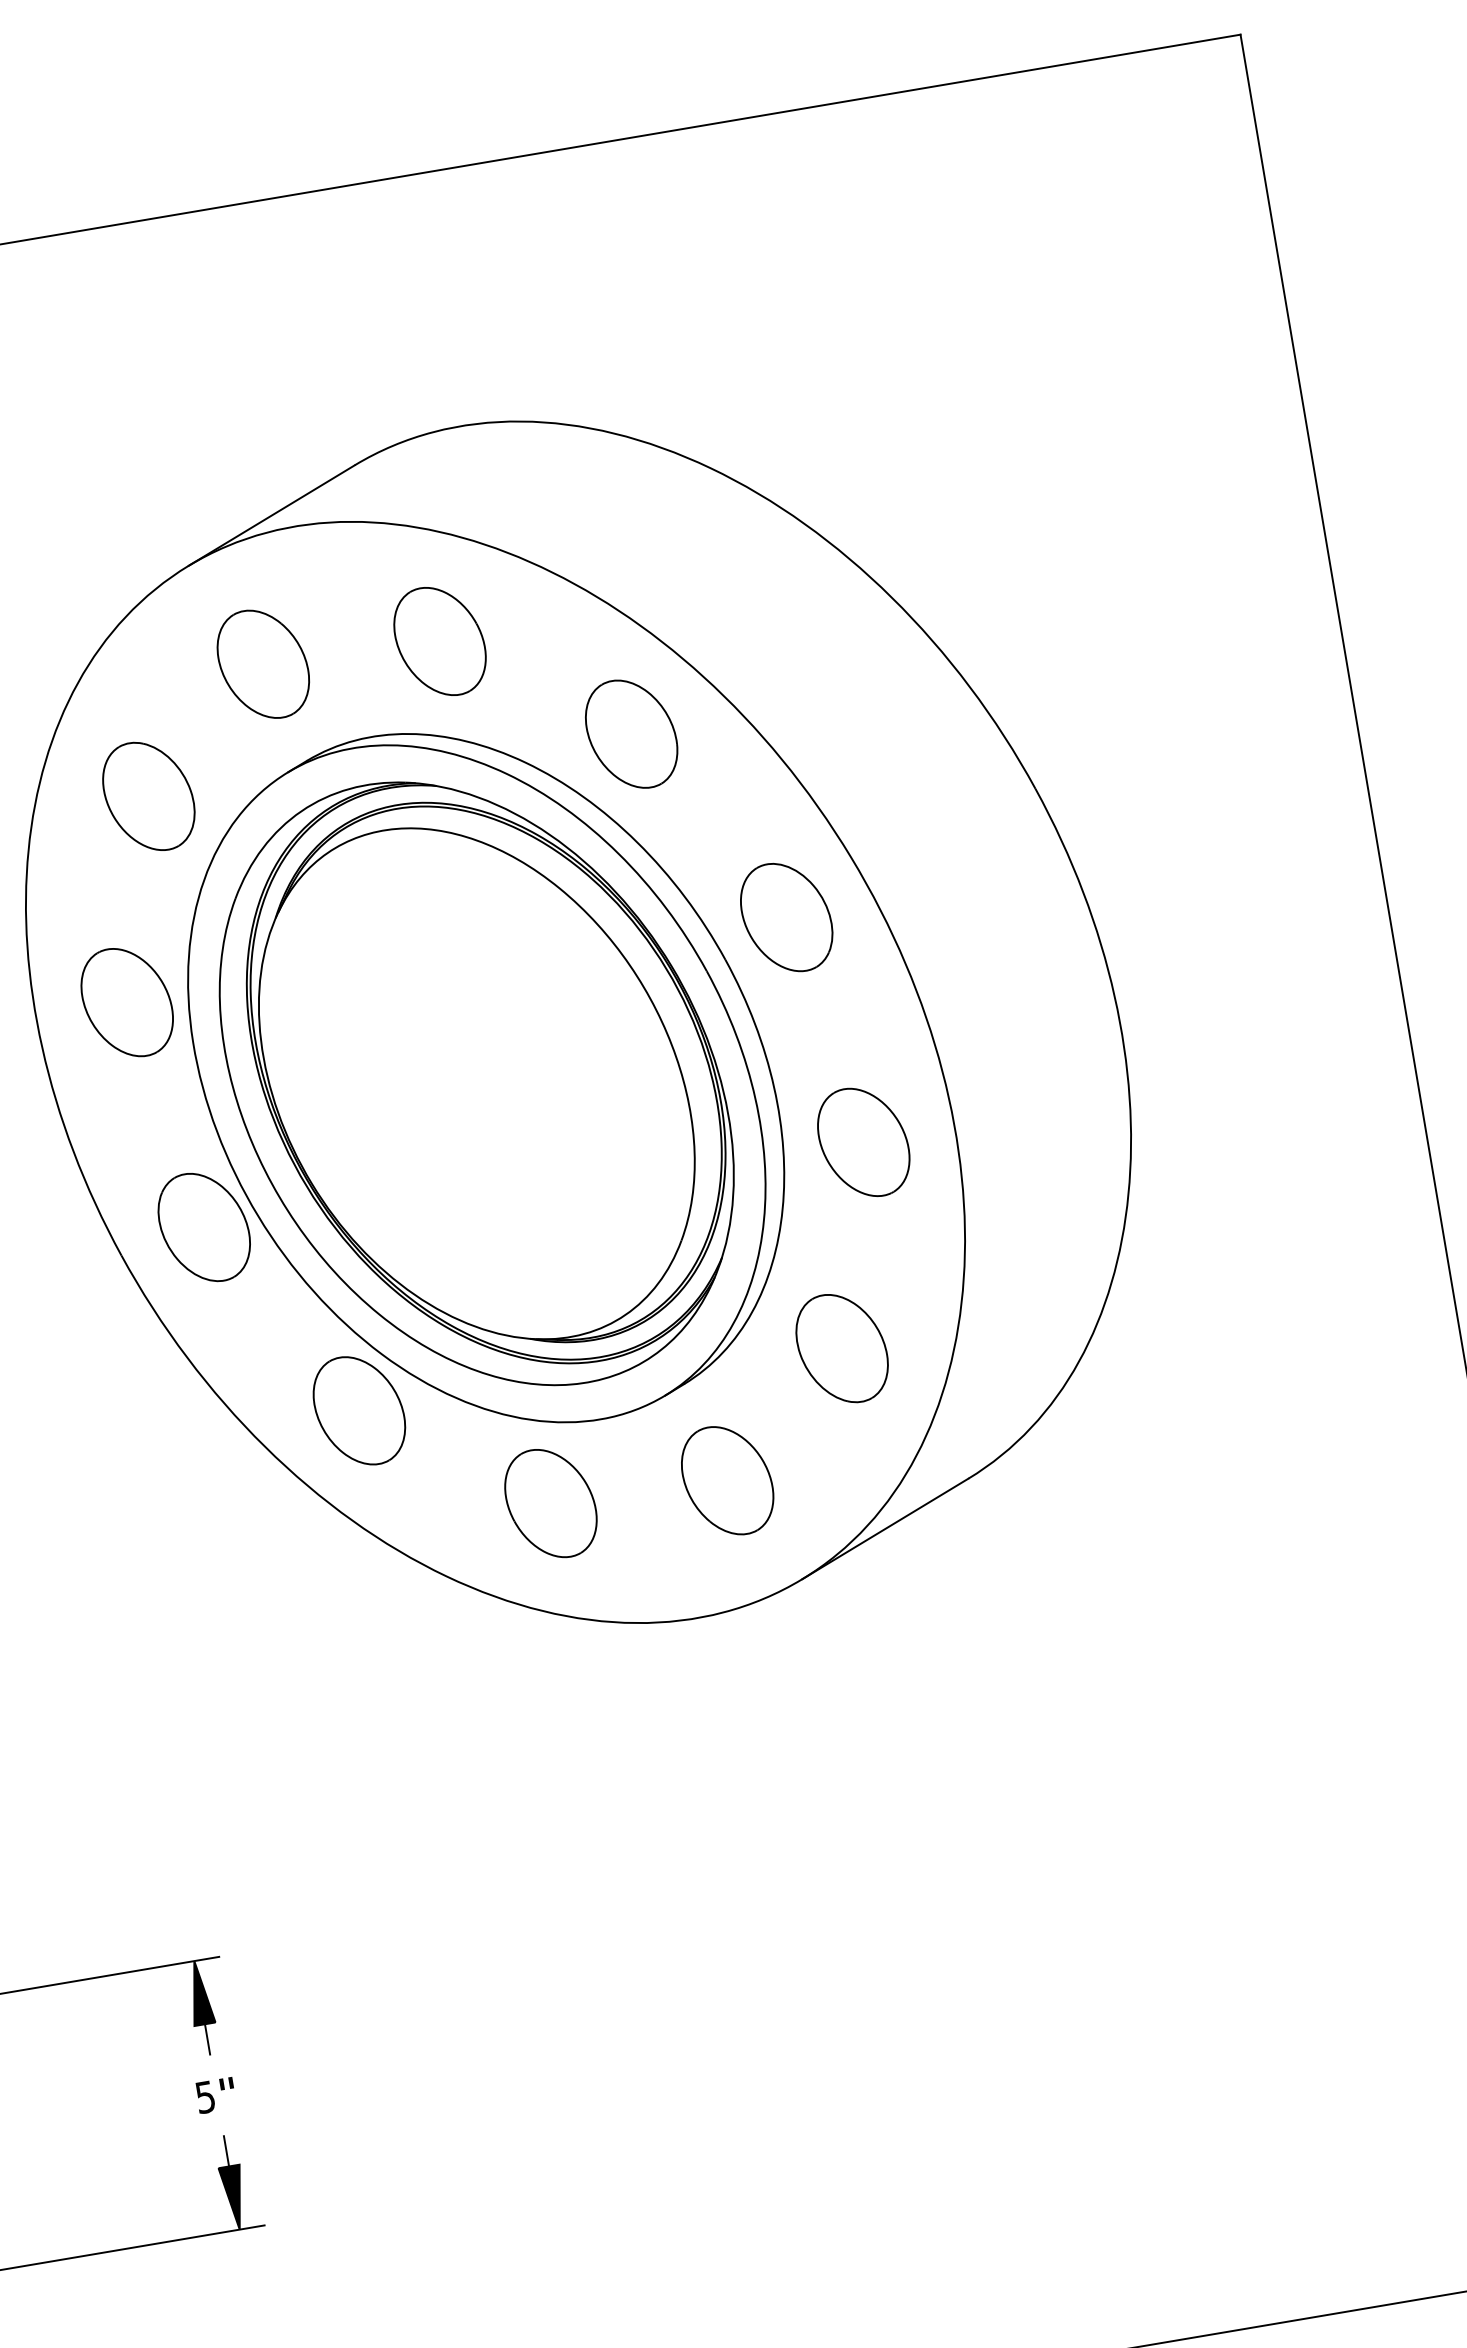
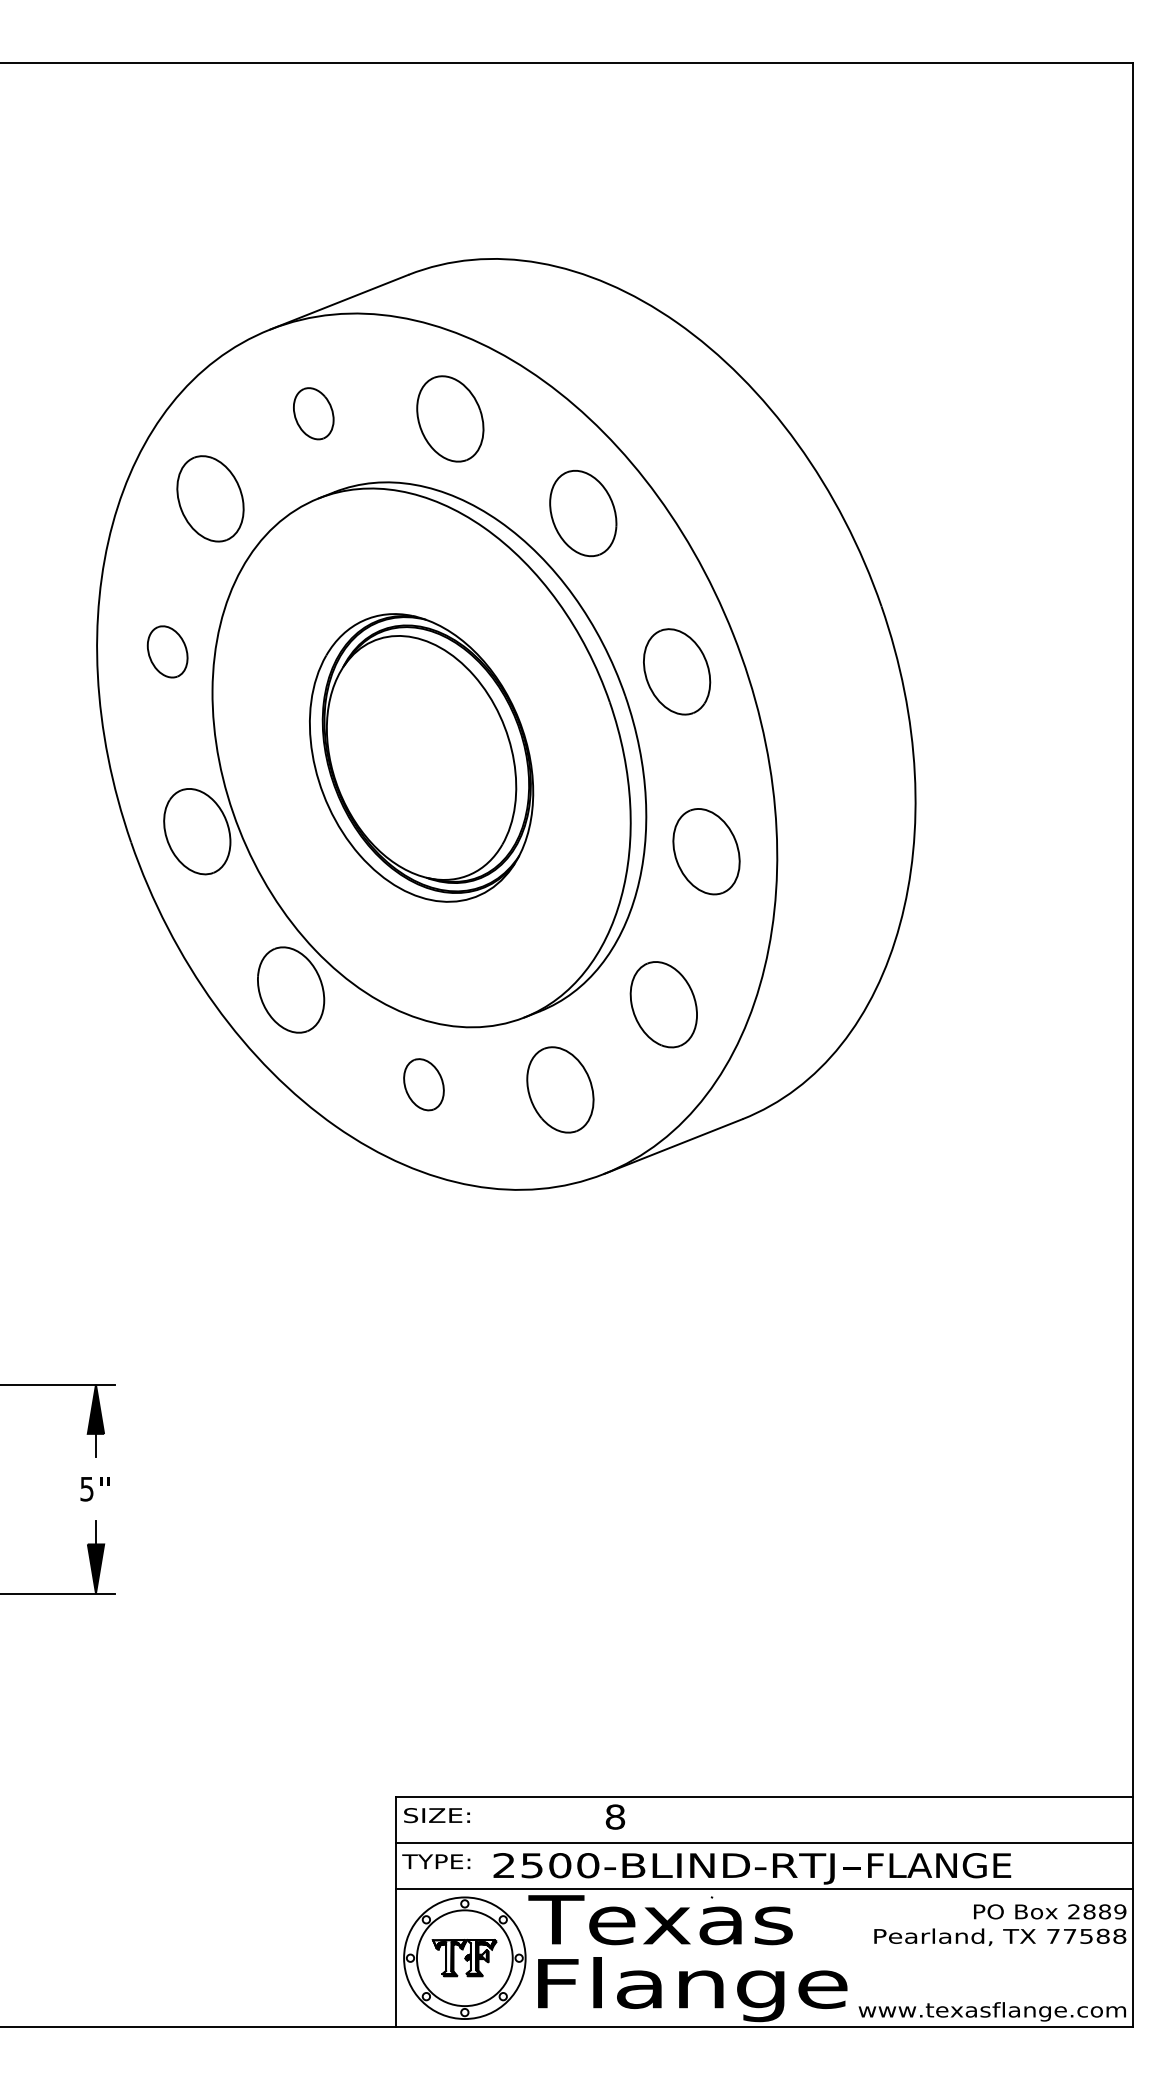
part: (262, 664) -> (313, 413), size x0.6
part: (126, 1002) -> (167, 651), size x0.6
part: (476, 1083) -> (421, 757), size x0.6
part: (550, 1503) -> (423, 1084), size x0.6

